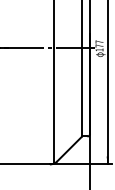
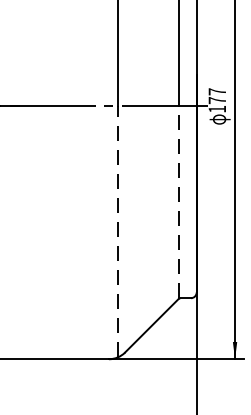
line: (82, 91) -> (180, 199), solid -> dashed
line: (54, 105) -> (118, 230), solid -> dashed

